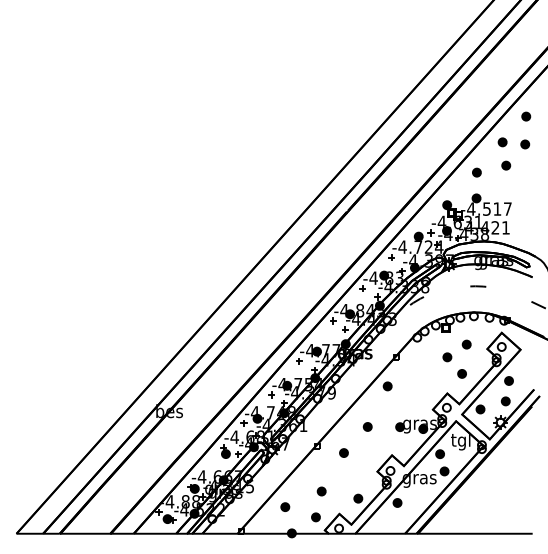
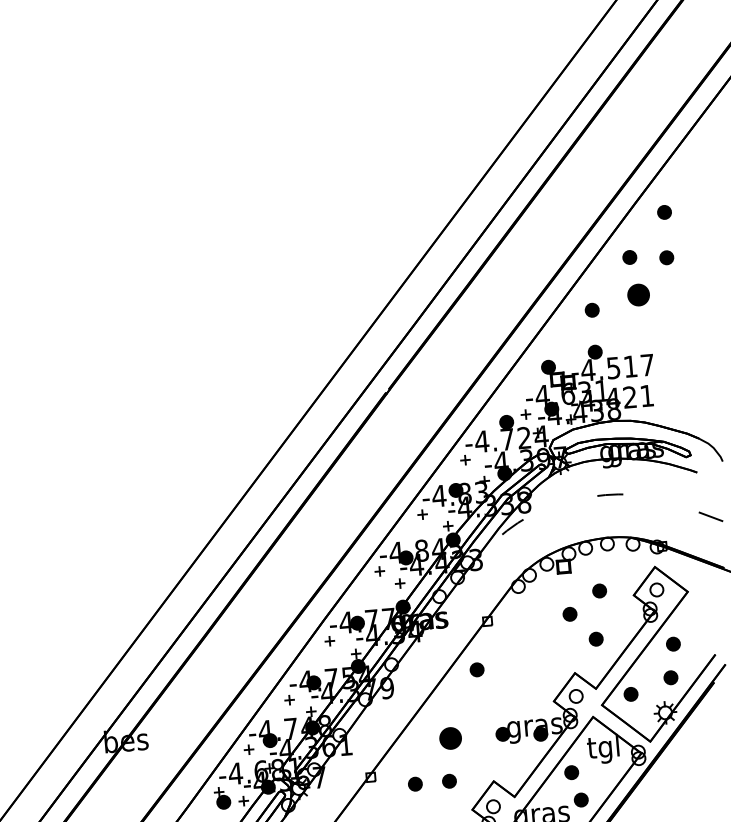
part: (506, 165) -> (639, 294), size x1.6
part: (367, 426) -> (449, 737), size x1.6
part: (364, 452) -> (448, 780), added

